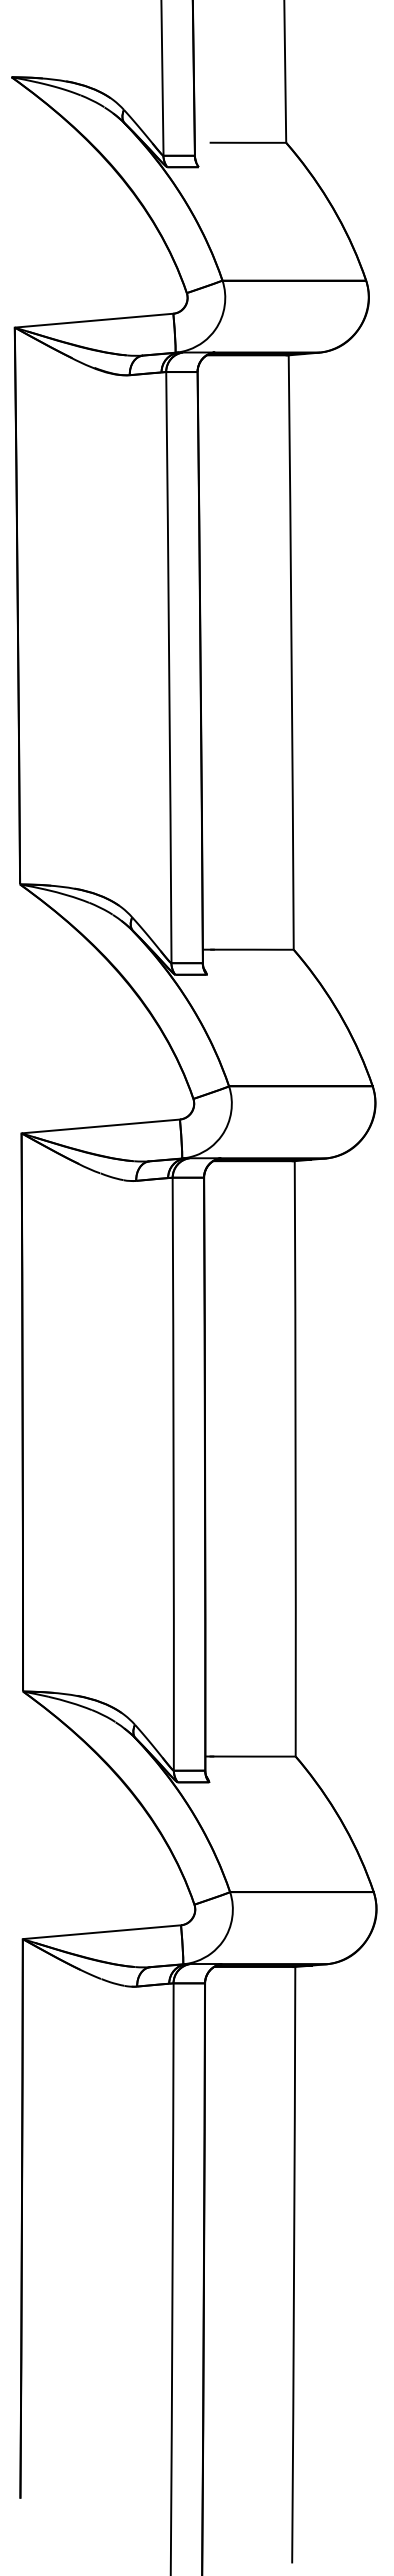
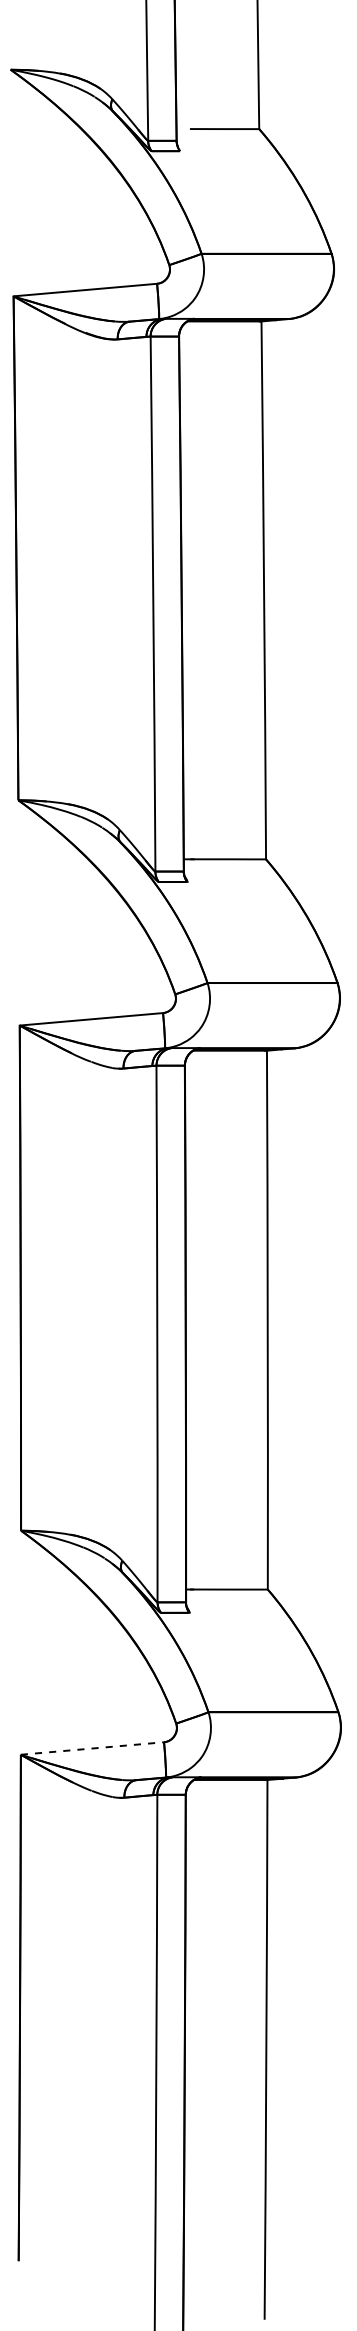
line: (102, 1932) -> (92, 1748), solid -> dashed

